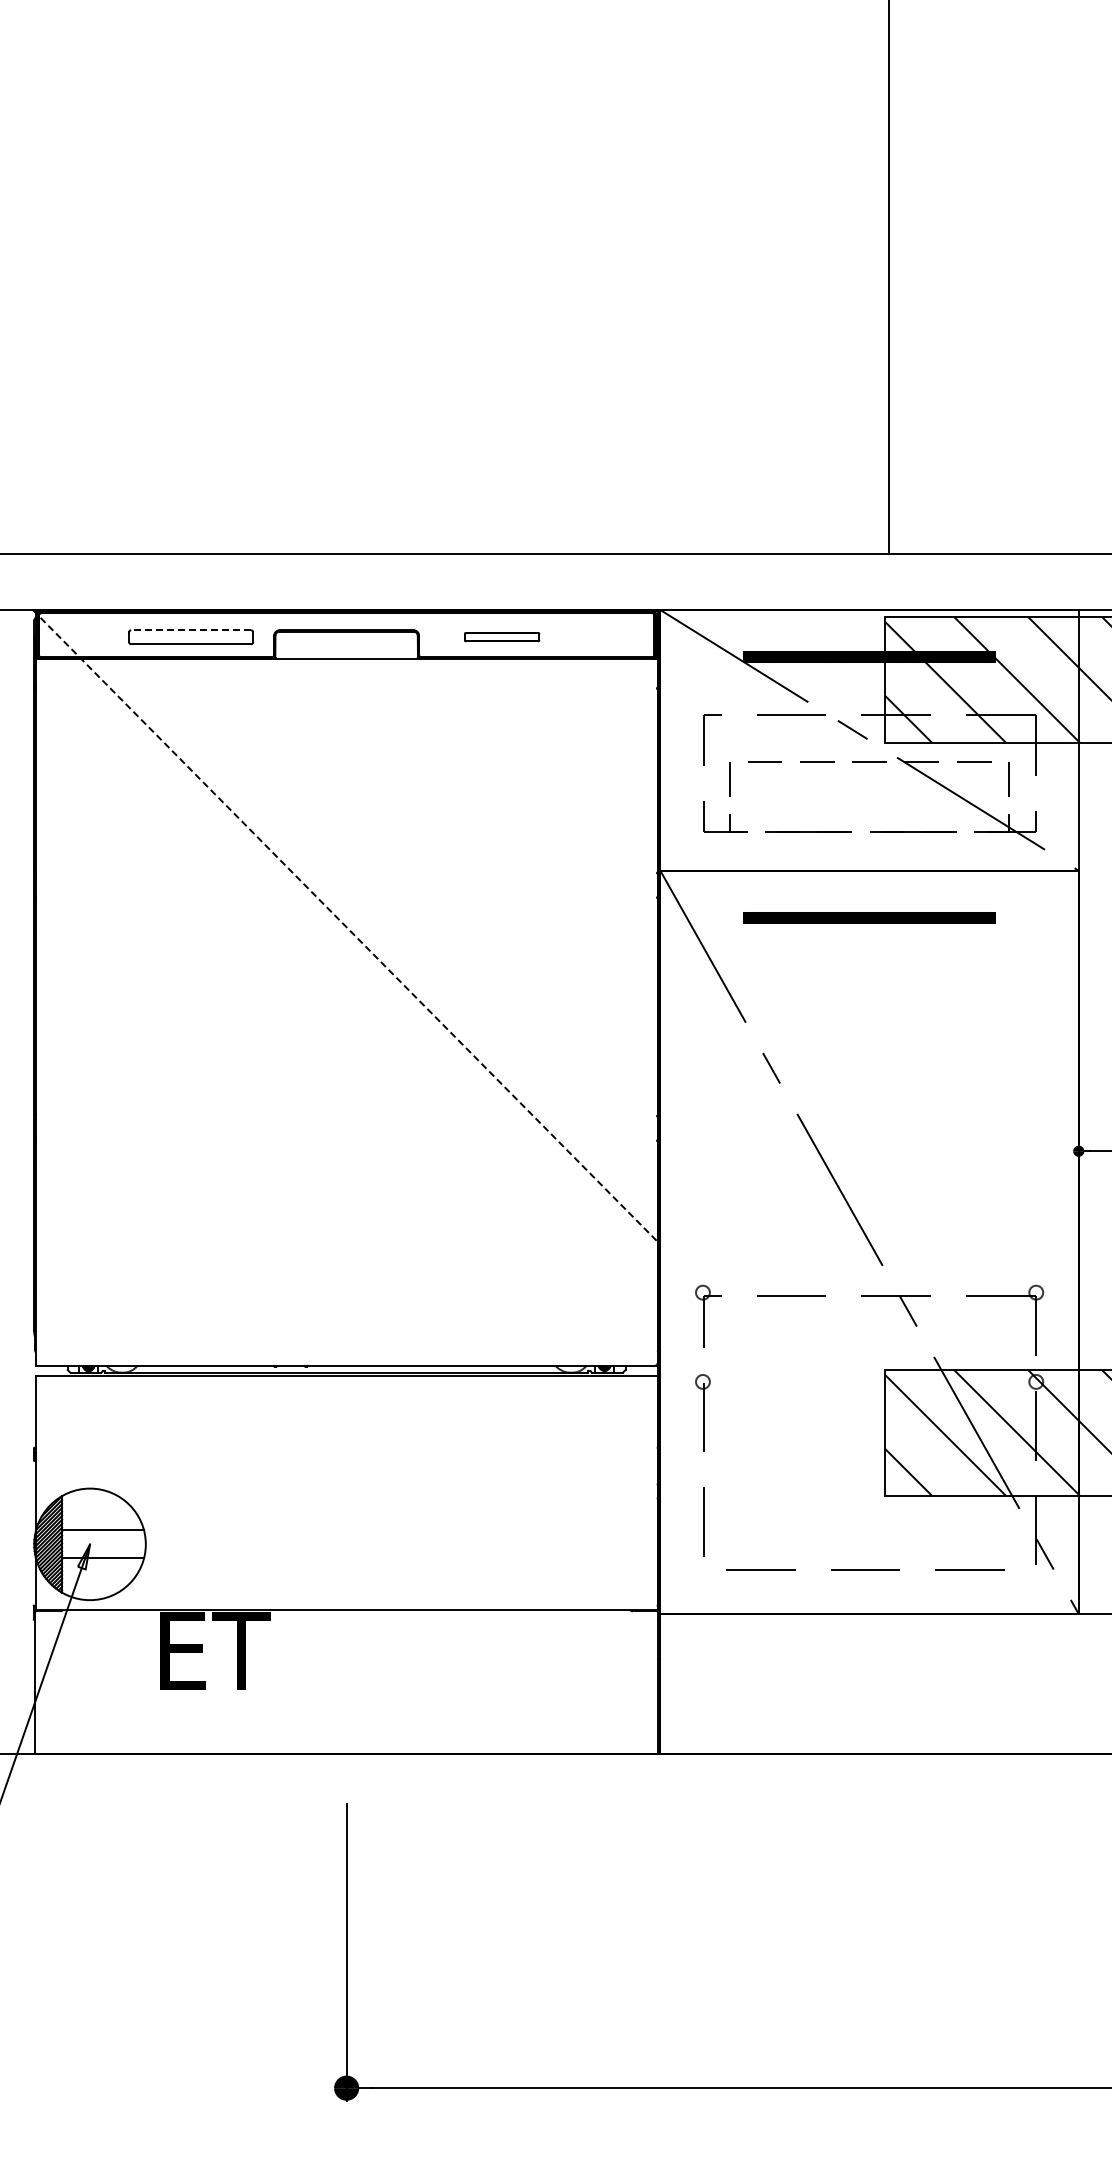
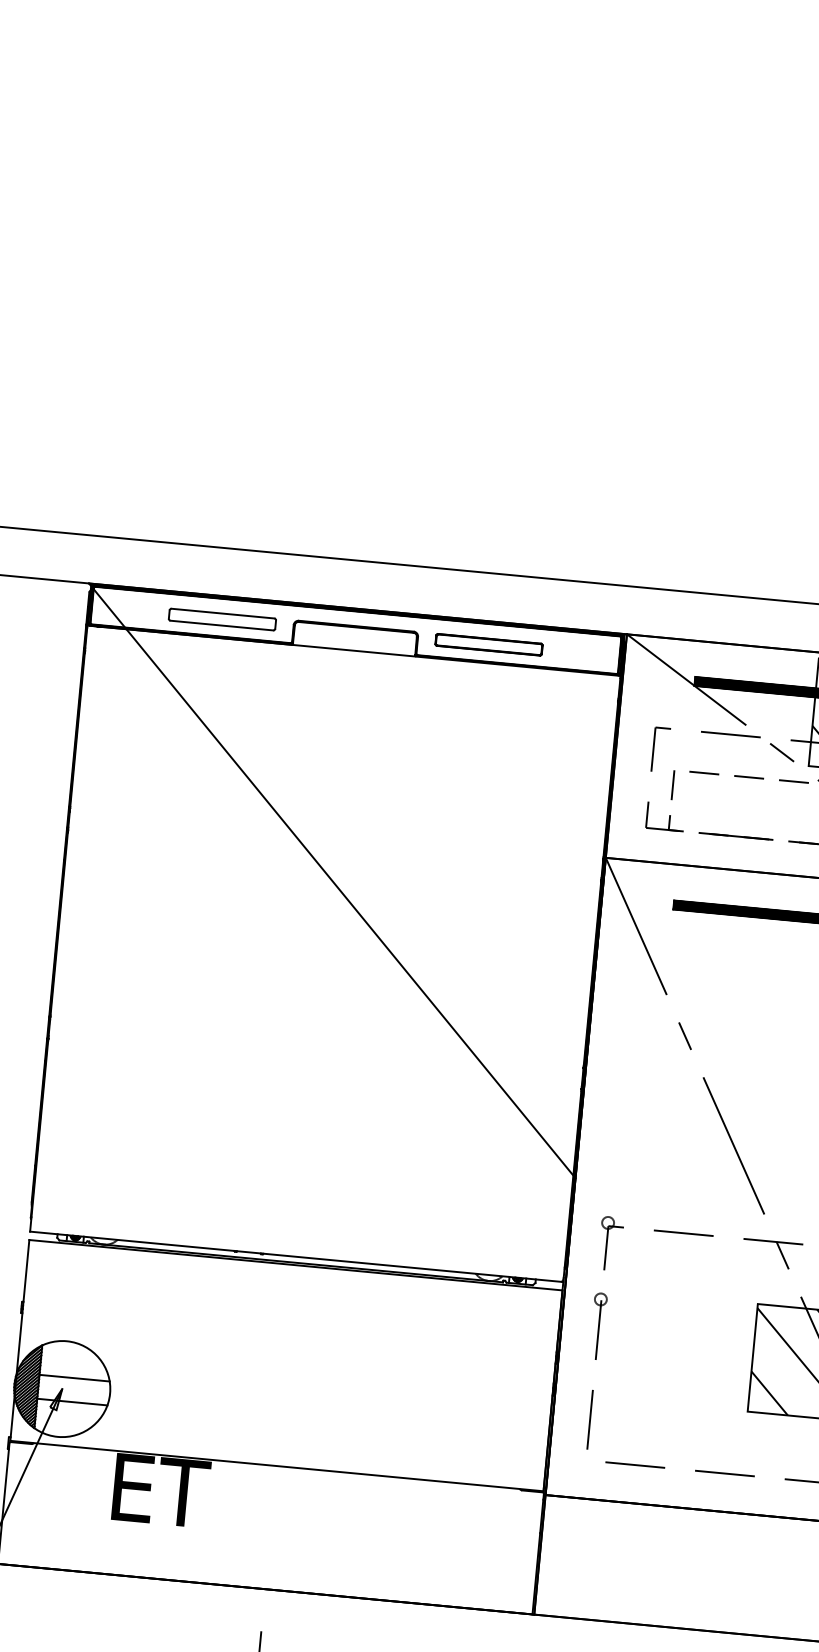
line: (191, 630) -> (223, 613), dashed -> solid
part: (501, 636) -> (488, 644), size x1.67
line: (347, 927) -> (332, 881), dashed -> solid

